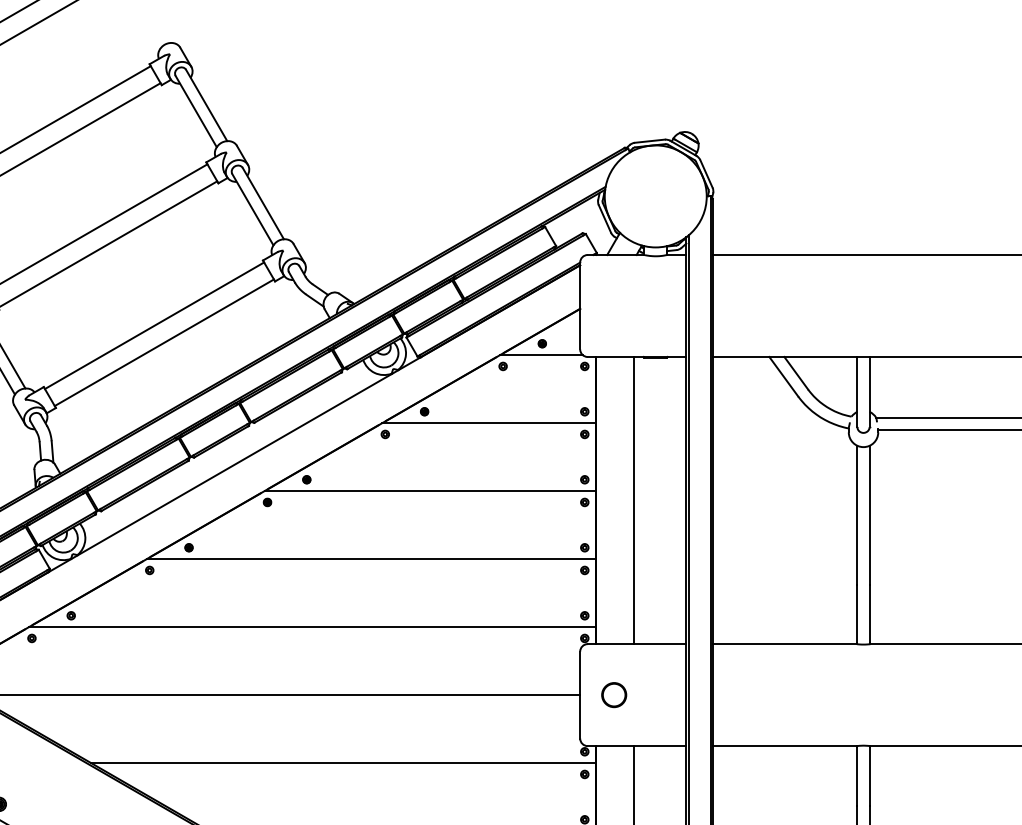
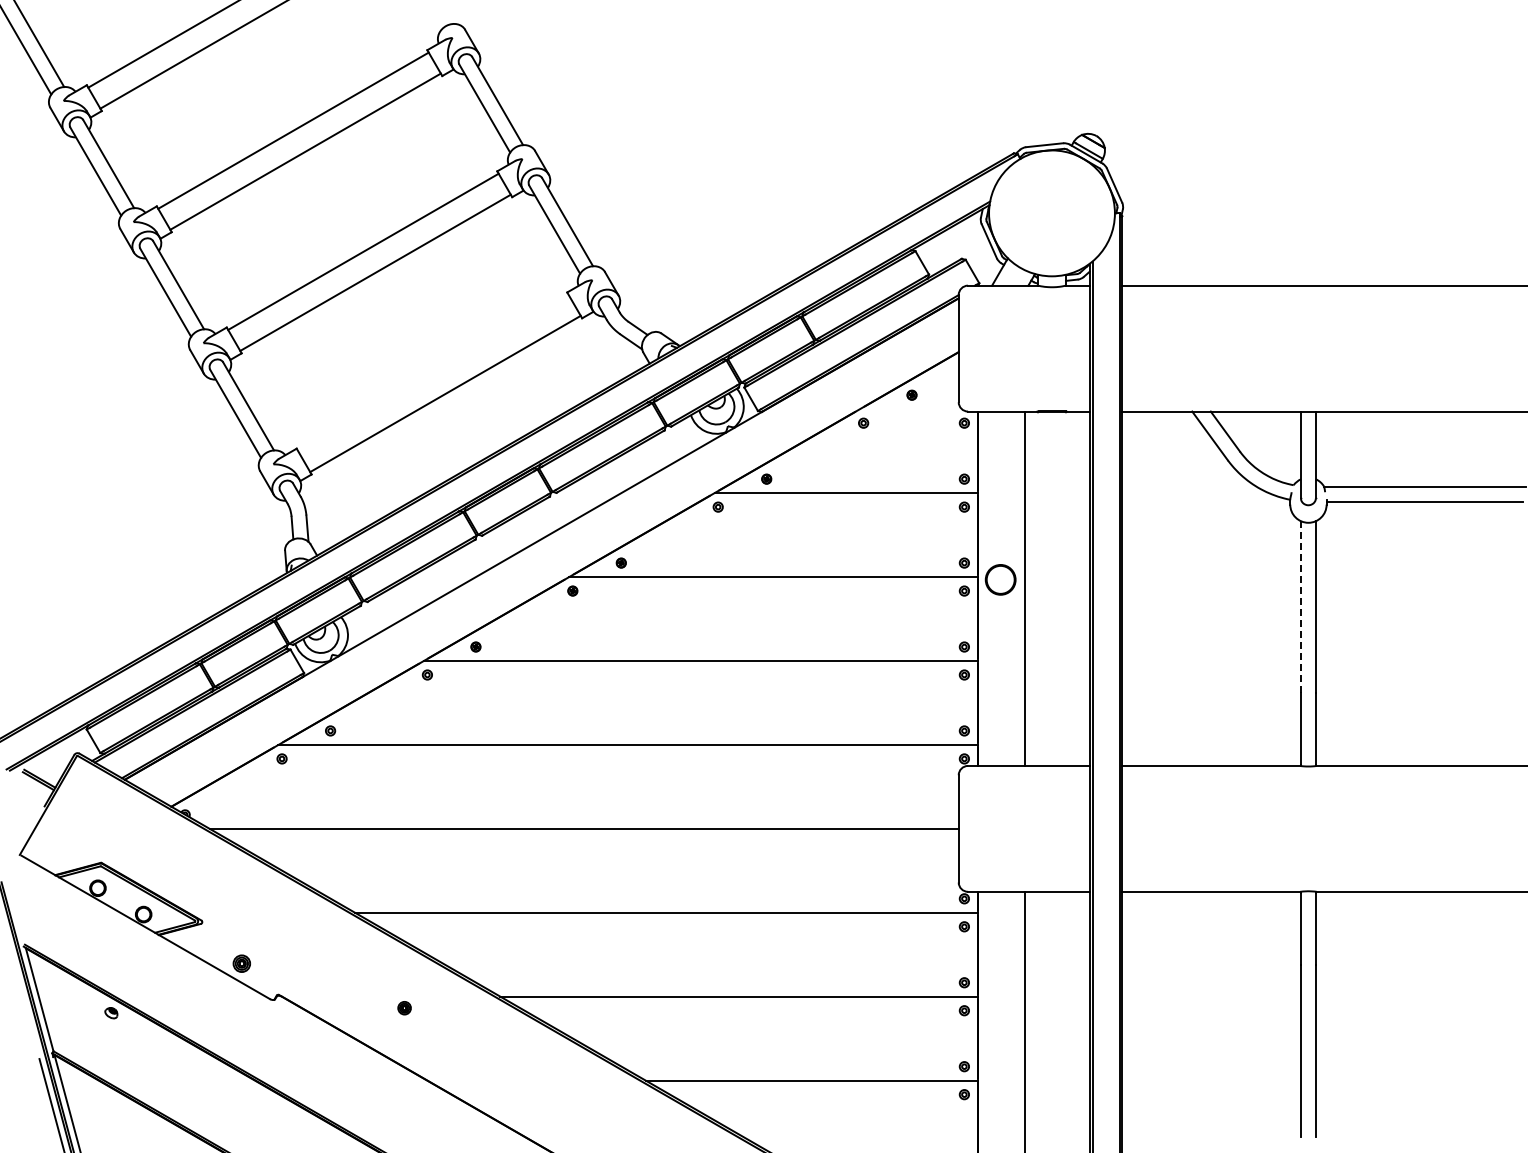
line: (154, 325) -> (433, 372), removed
line: (541, 355) -> (910, 409), removed
line: (857, 514) -> (1300, 606), solid -> dashed
part: (614, 694) -> (1000, 579), moved

